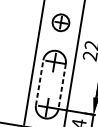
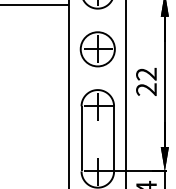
part: (60, 22) -> (97, 49), size x1.43
line: (39, 82) -> (81, 138), dashed -> solid
line: (62, 86) -> (114, 138), dashed -> solid

